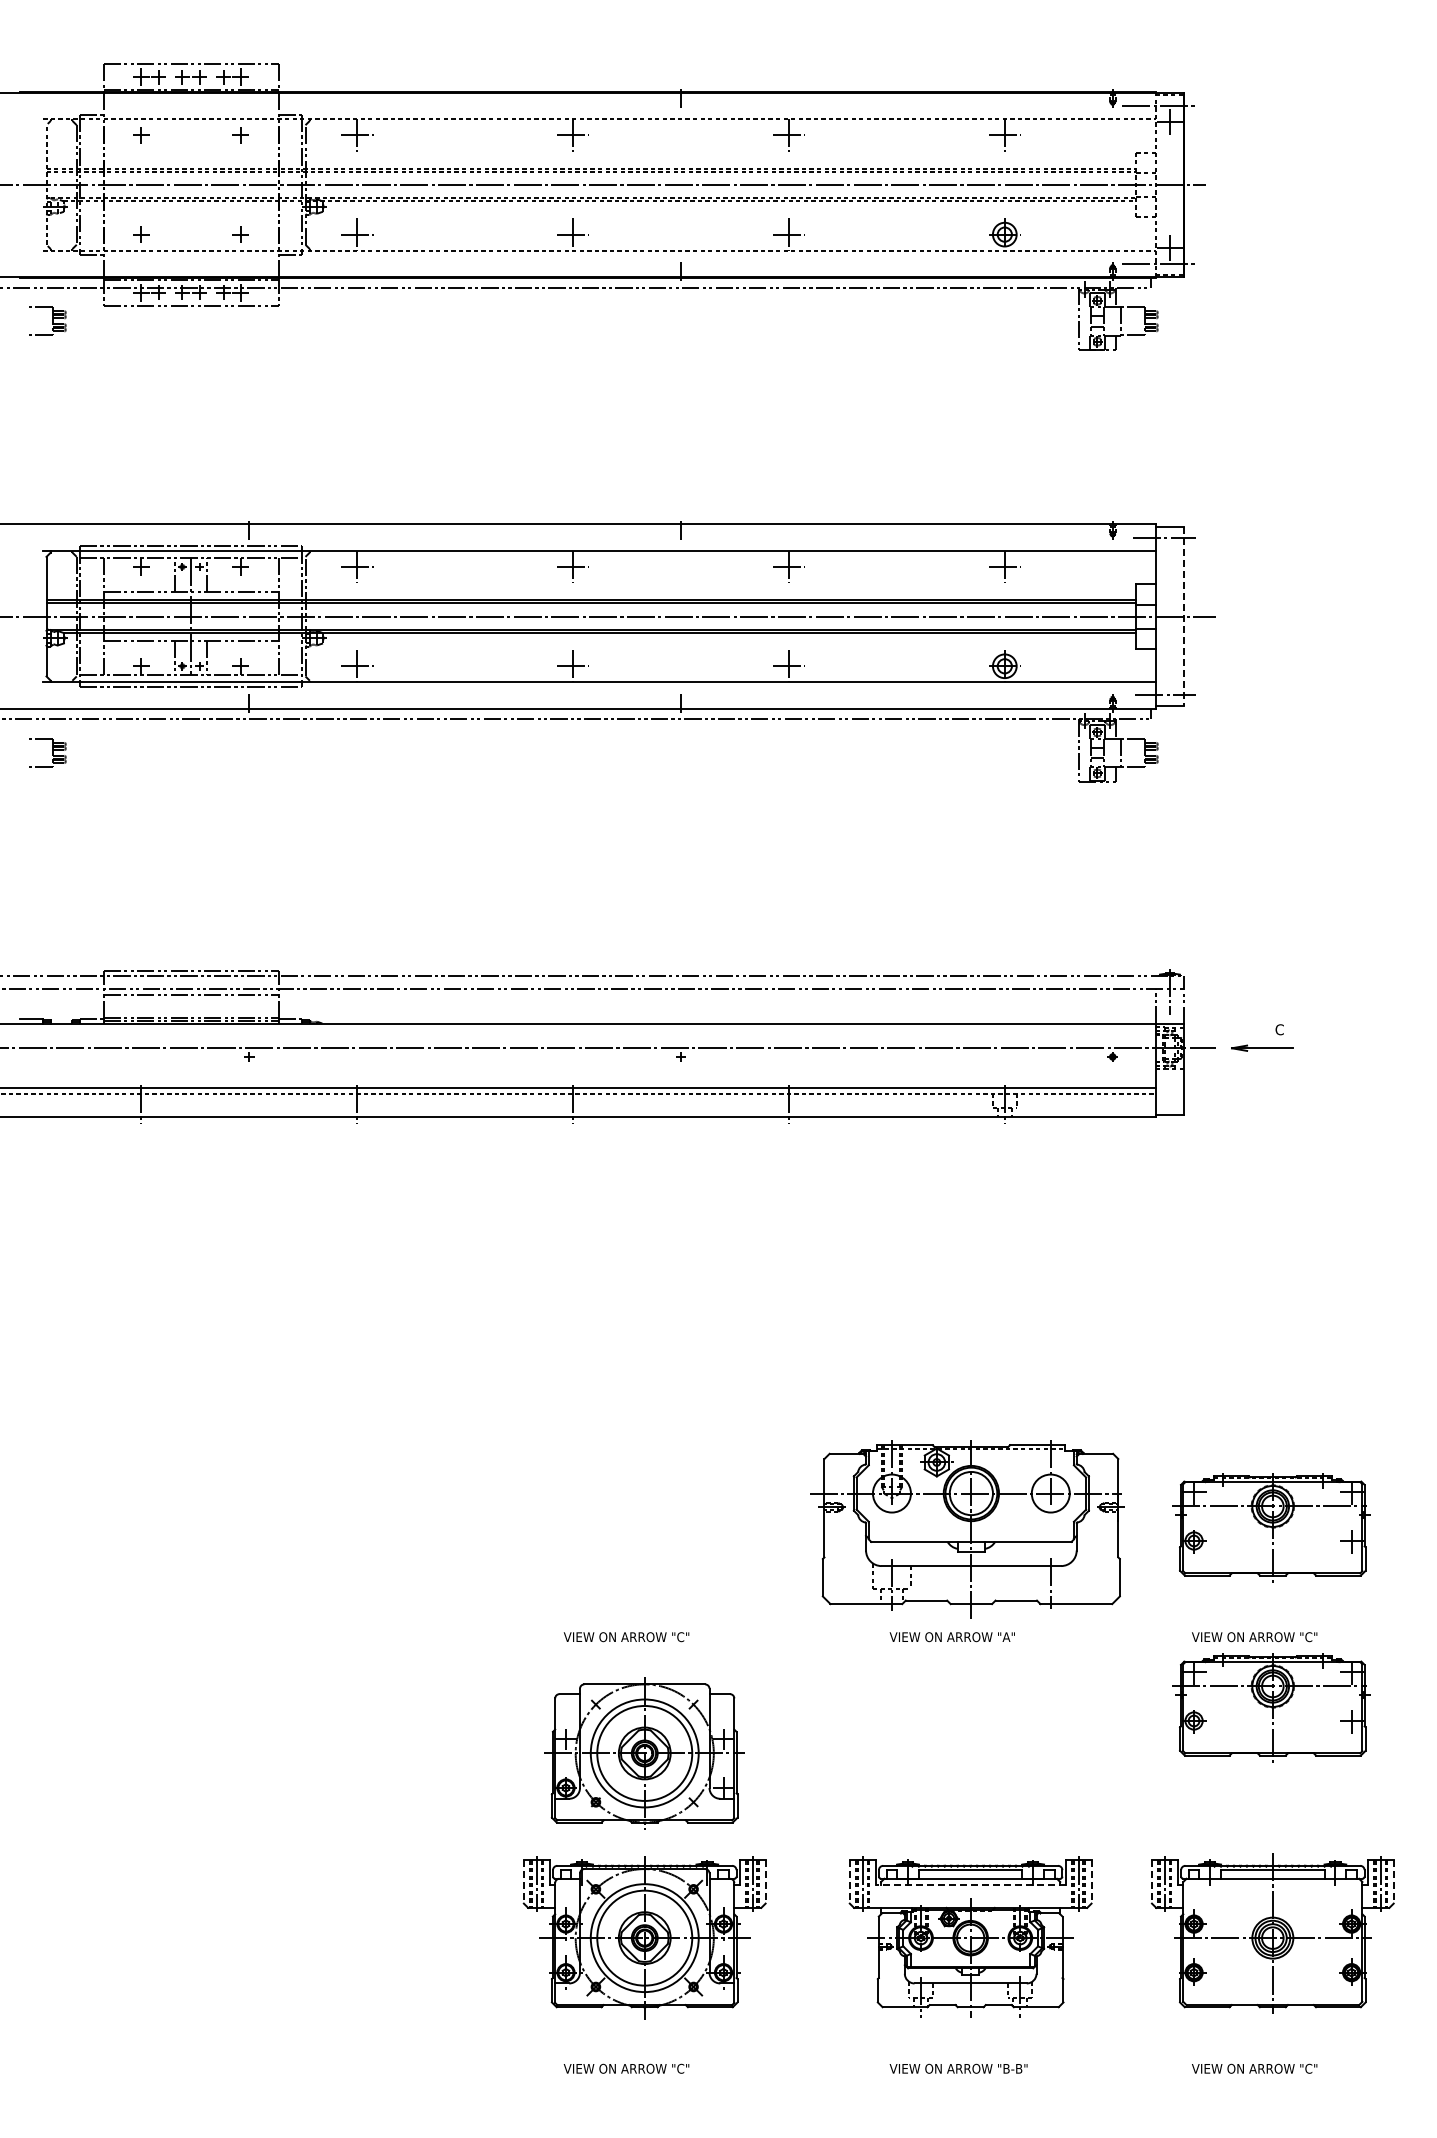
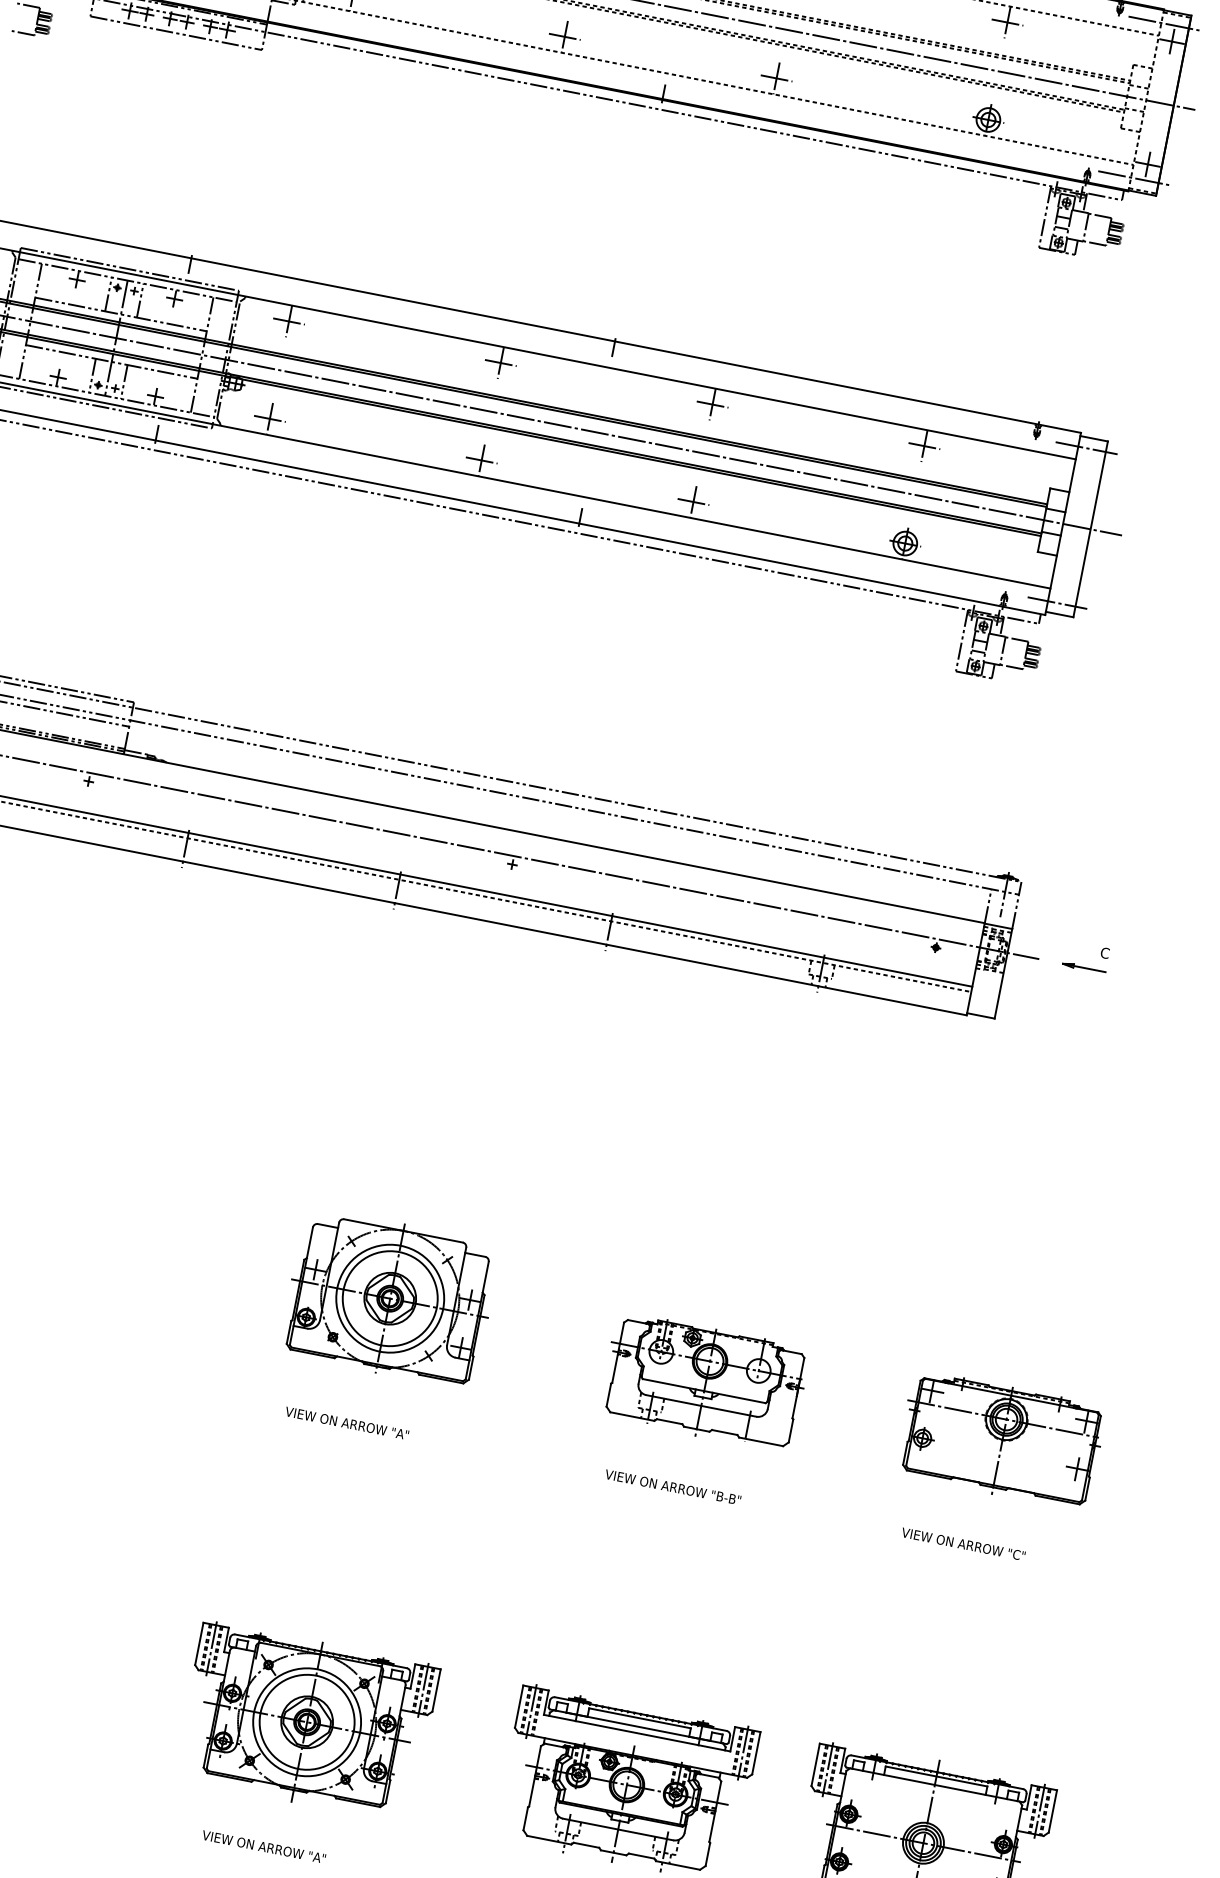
line: (1183, 616) -> (1090, 529), dashed -> solid
part: (1261, 1048) -> (1083, 968), size x0.71
part: (969, 1527) -> (704, 1381), size x0.62
text: (1014, 1636) -> (728, 1497), VIEW ON ARROW "A" -> VIEW ON ARROW "B-B"
text: (682, 1637) -> (402, 1434), VIEW ON ARROW "C" -> VIEW ON ARROW "A"
part: (1271, 1707) -> (966, 1616), removed
part: (644, 1753) -> (389, 1298), moved
line: (523, 1882) -> (198, 1644), dashed -> solid
line: (765, 1882) -> (436, 1690), dashed -> solid
line: (849, 1882) -> (518, 1707), dashed -> solid
line: (1091, 1882) -> (756, 1753), dashed -> solid
line: (1151, 1882) -> (815, 1765), dashed -> solid
line: (1393, 1882) -> (1052, 1811), dashed -> solid
line: (970, 1885) -> (636, 1733), dashed -> solid
text: (682, 2068) -> (319, 1857), VIEW ON ARROW "C" -> VIEW ON ARROW "A"

